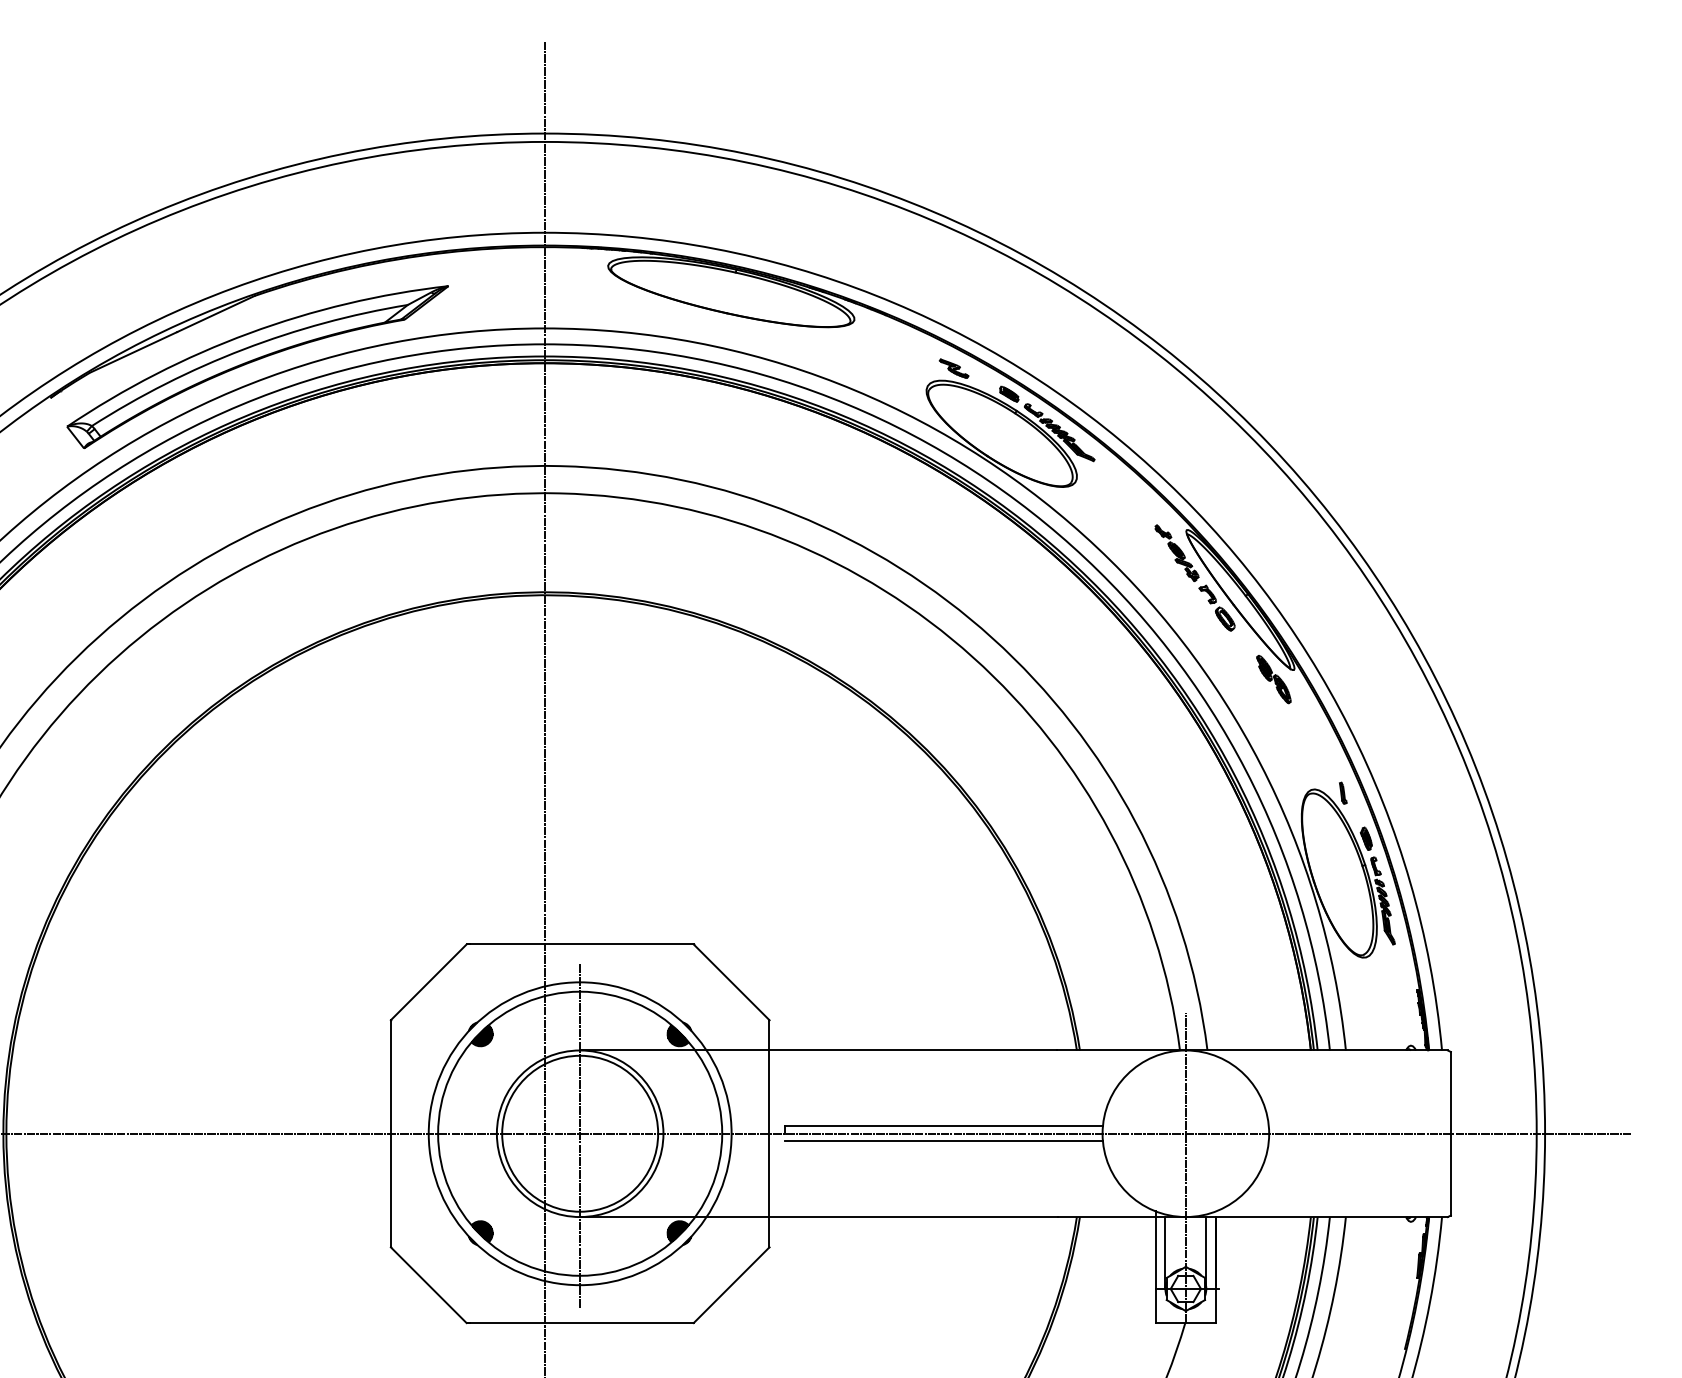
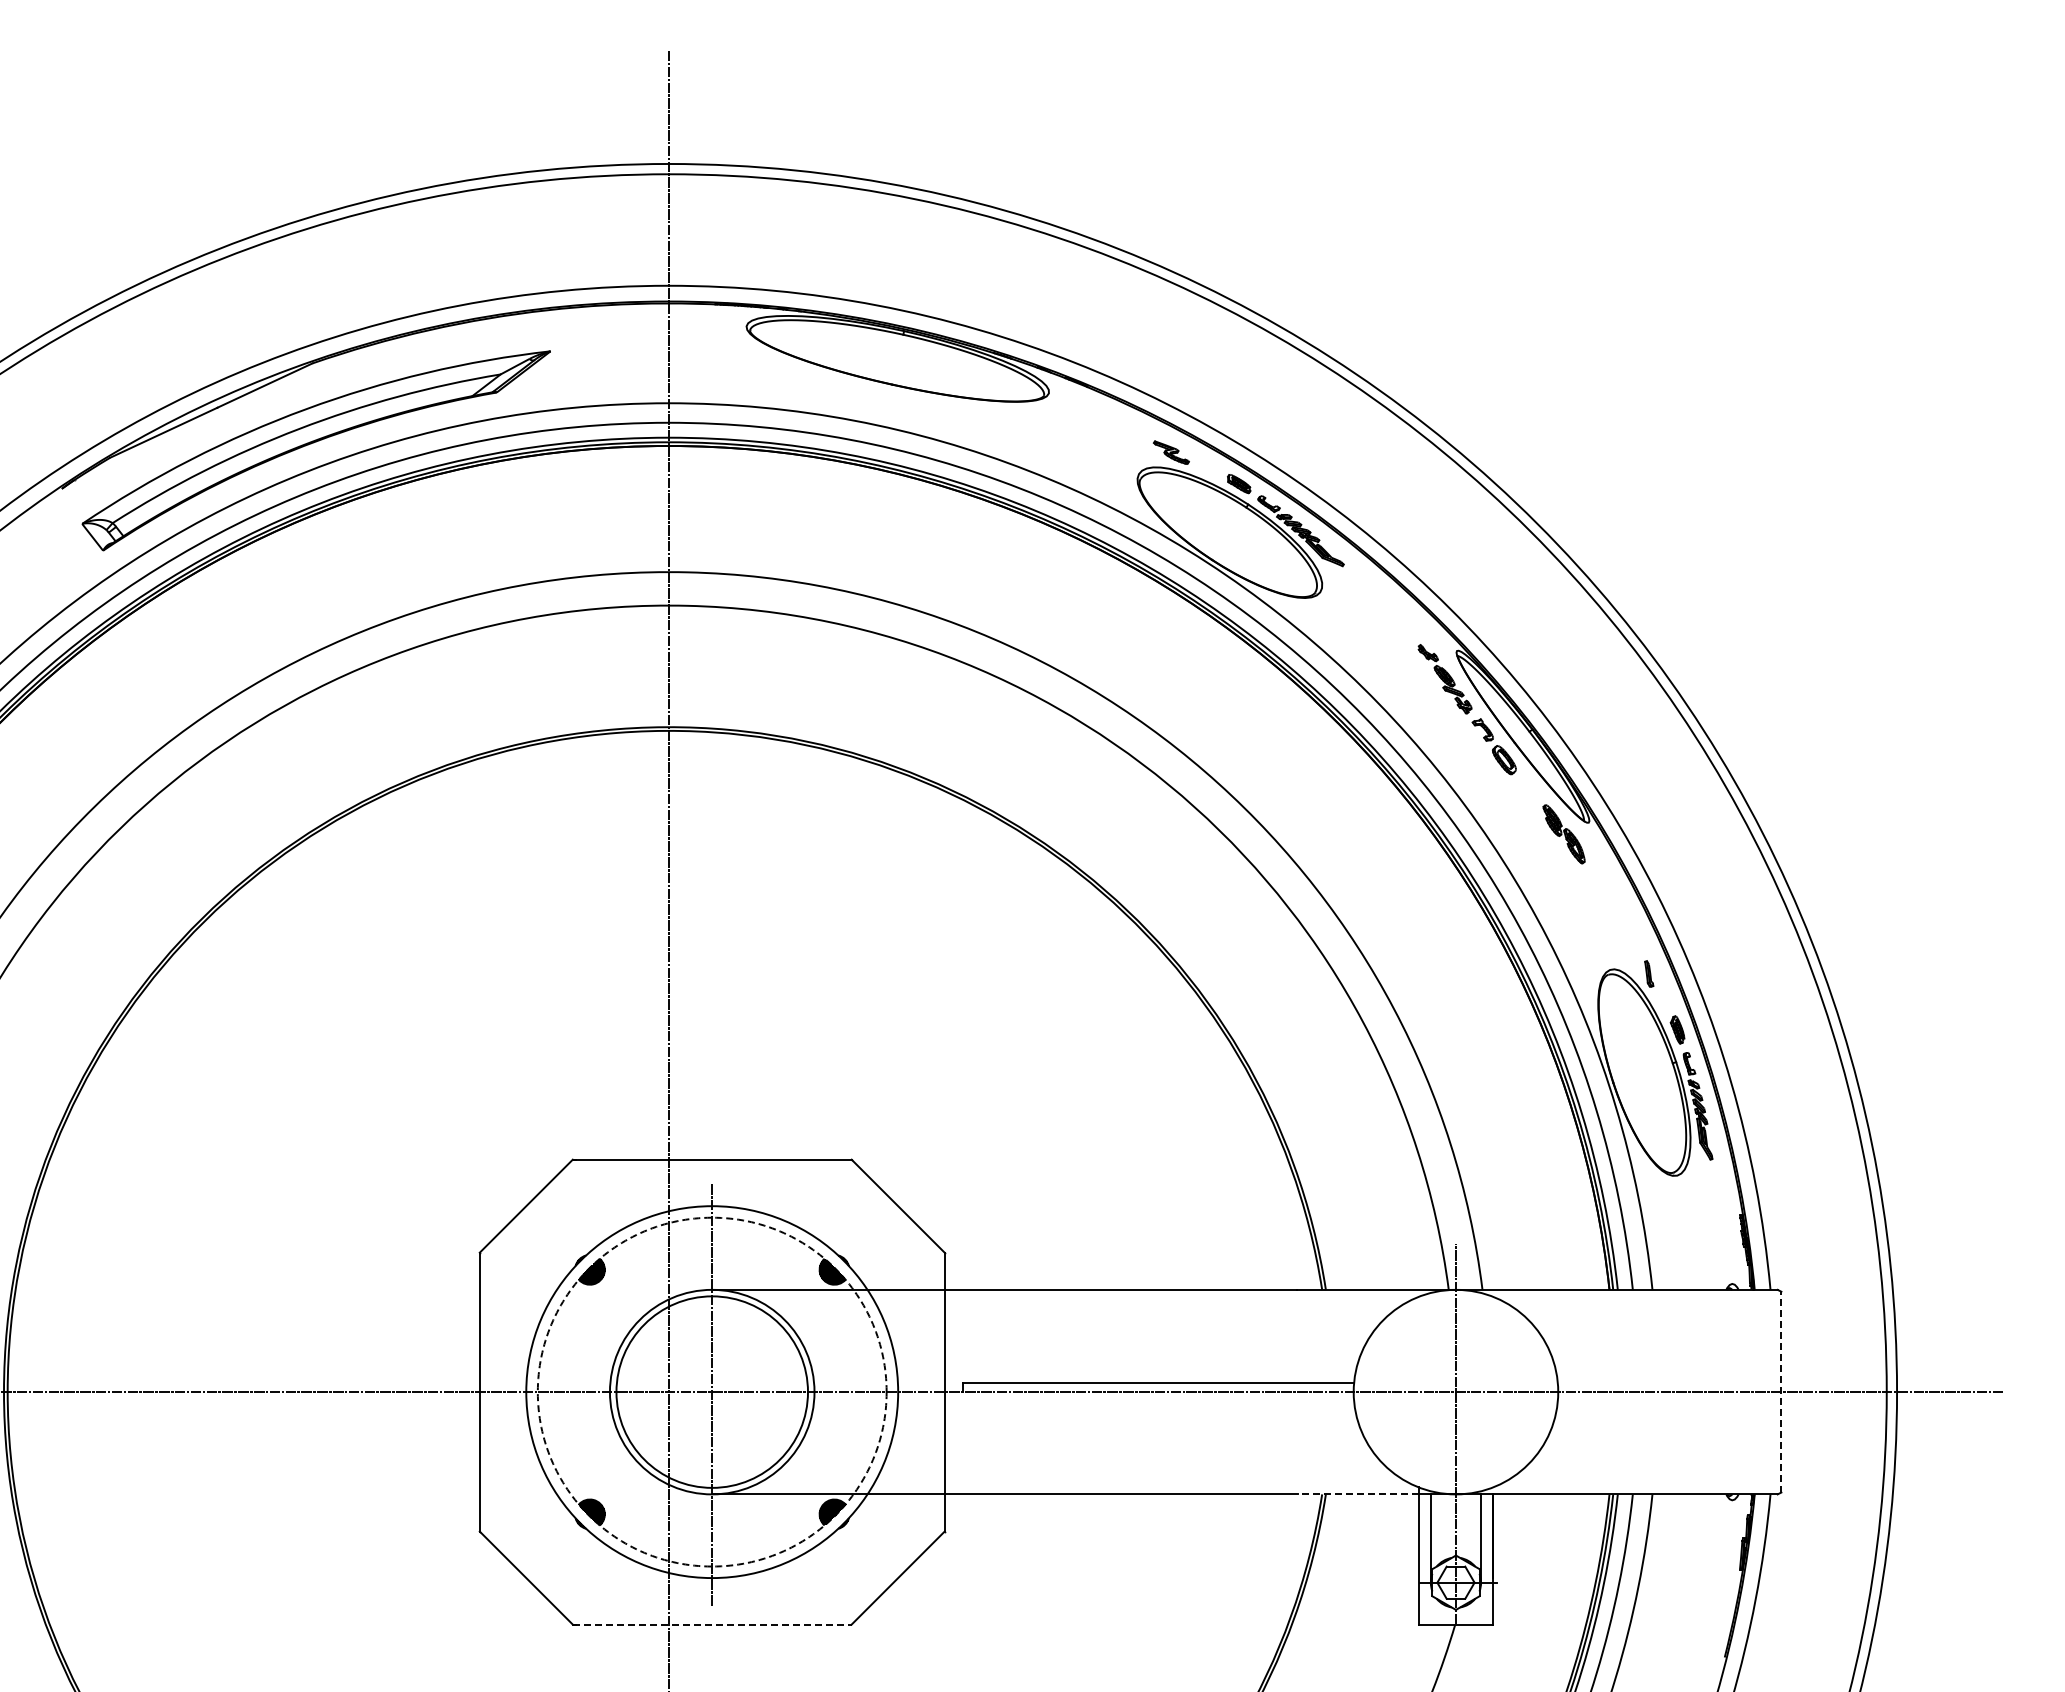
circle: (579, 1133) -> (711, 1391), solid -> dashed
line: (1450, 1133) -> (1781, 1391), solid -> dashed
line: (943, 1141) -> (1158, 1401), removed
line: (1106, 1217) -> (1358, 1494), solid -> dashed
line: (580, 1323) -> (712, 1624), solid -> dashed

